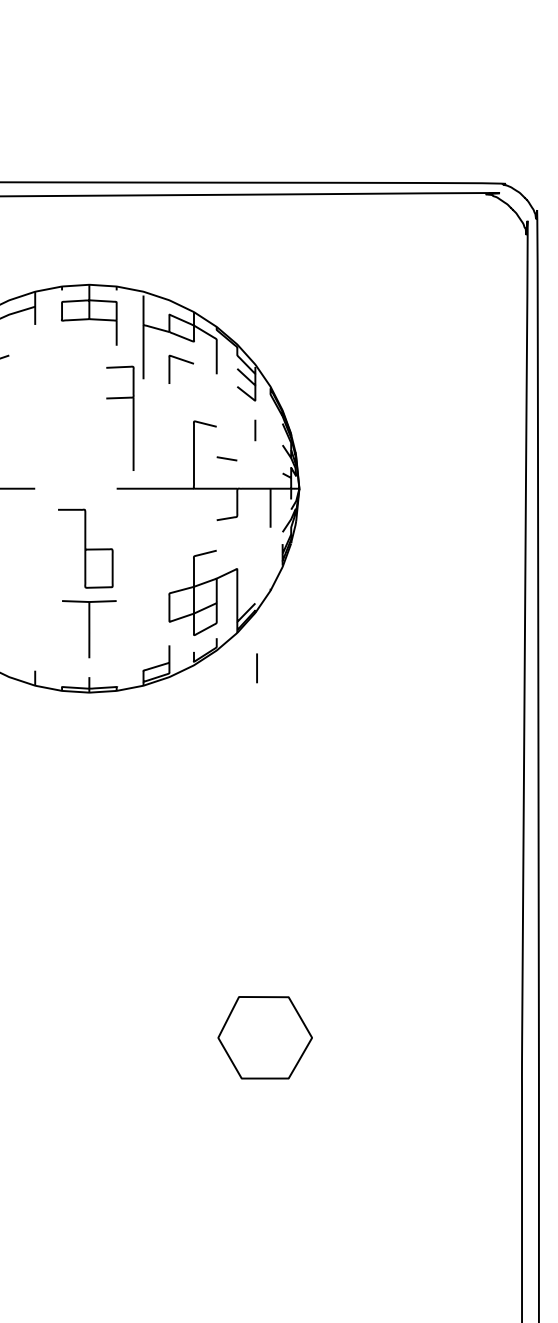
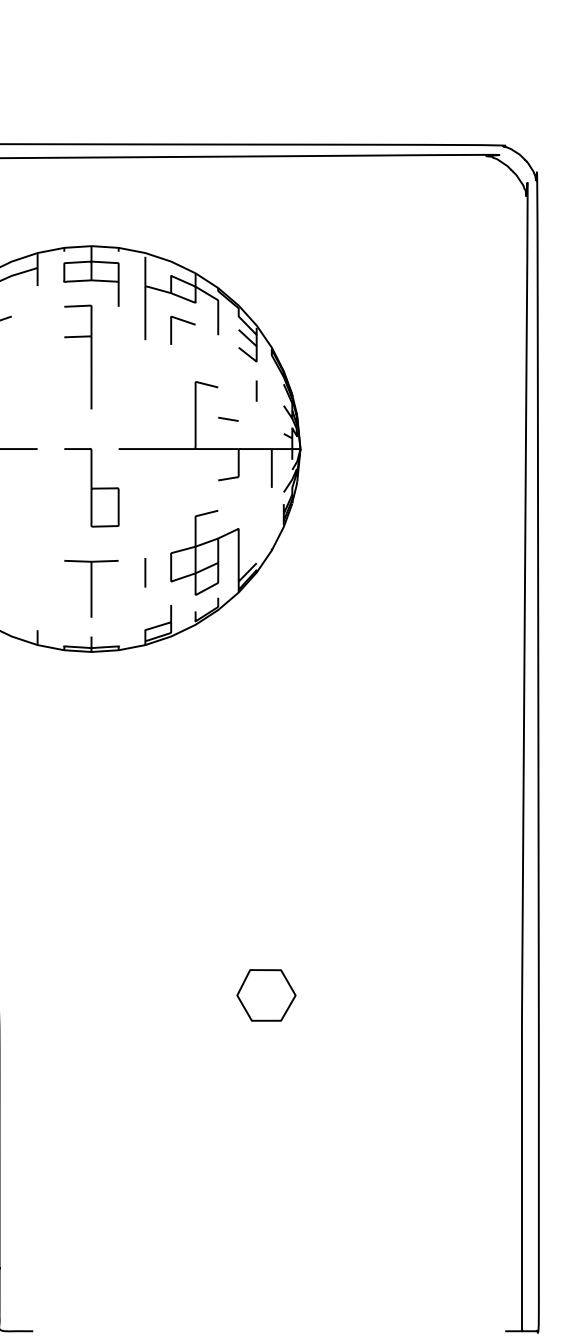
part: (132, 417) -> (90, 356), moved
curve: (85, 548) -> (91, 487), moved
line: (257, 668) -> (145, 572), moved
part: (265, 1037) -> (266, 995), size x0.62

